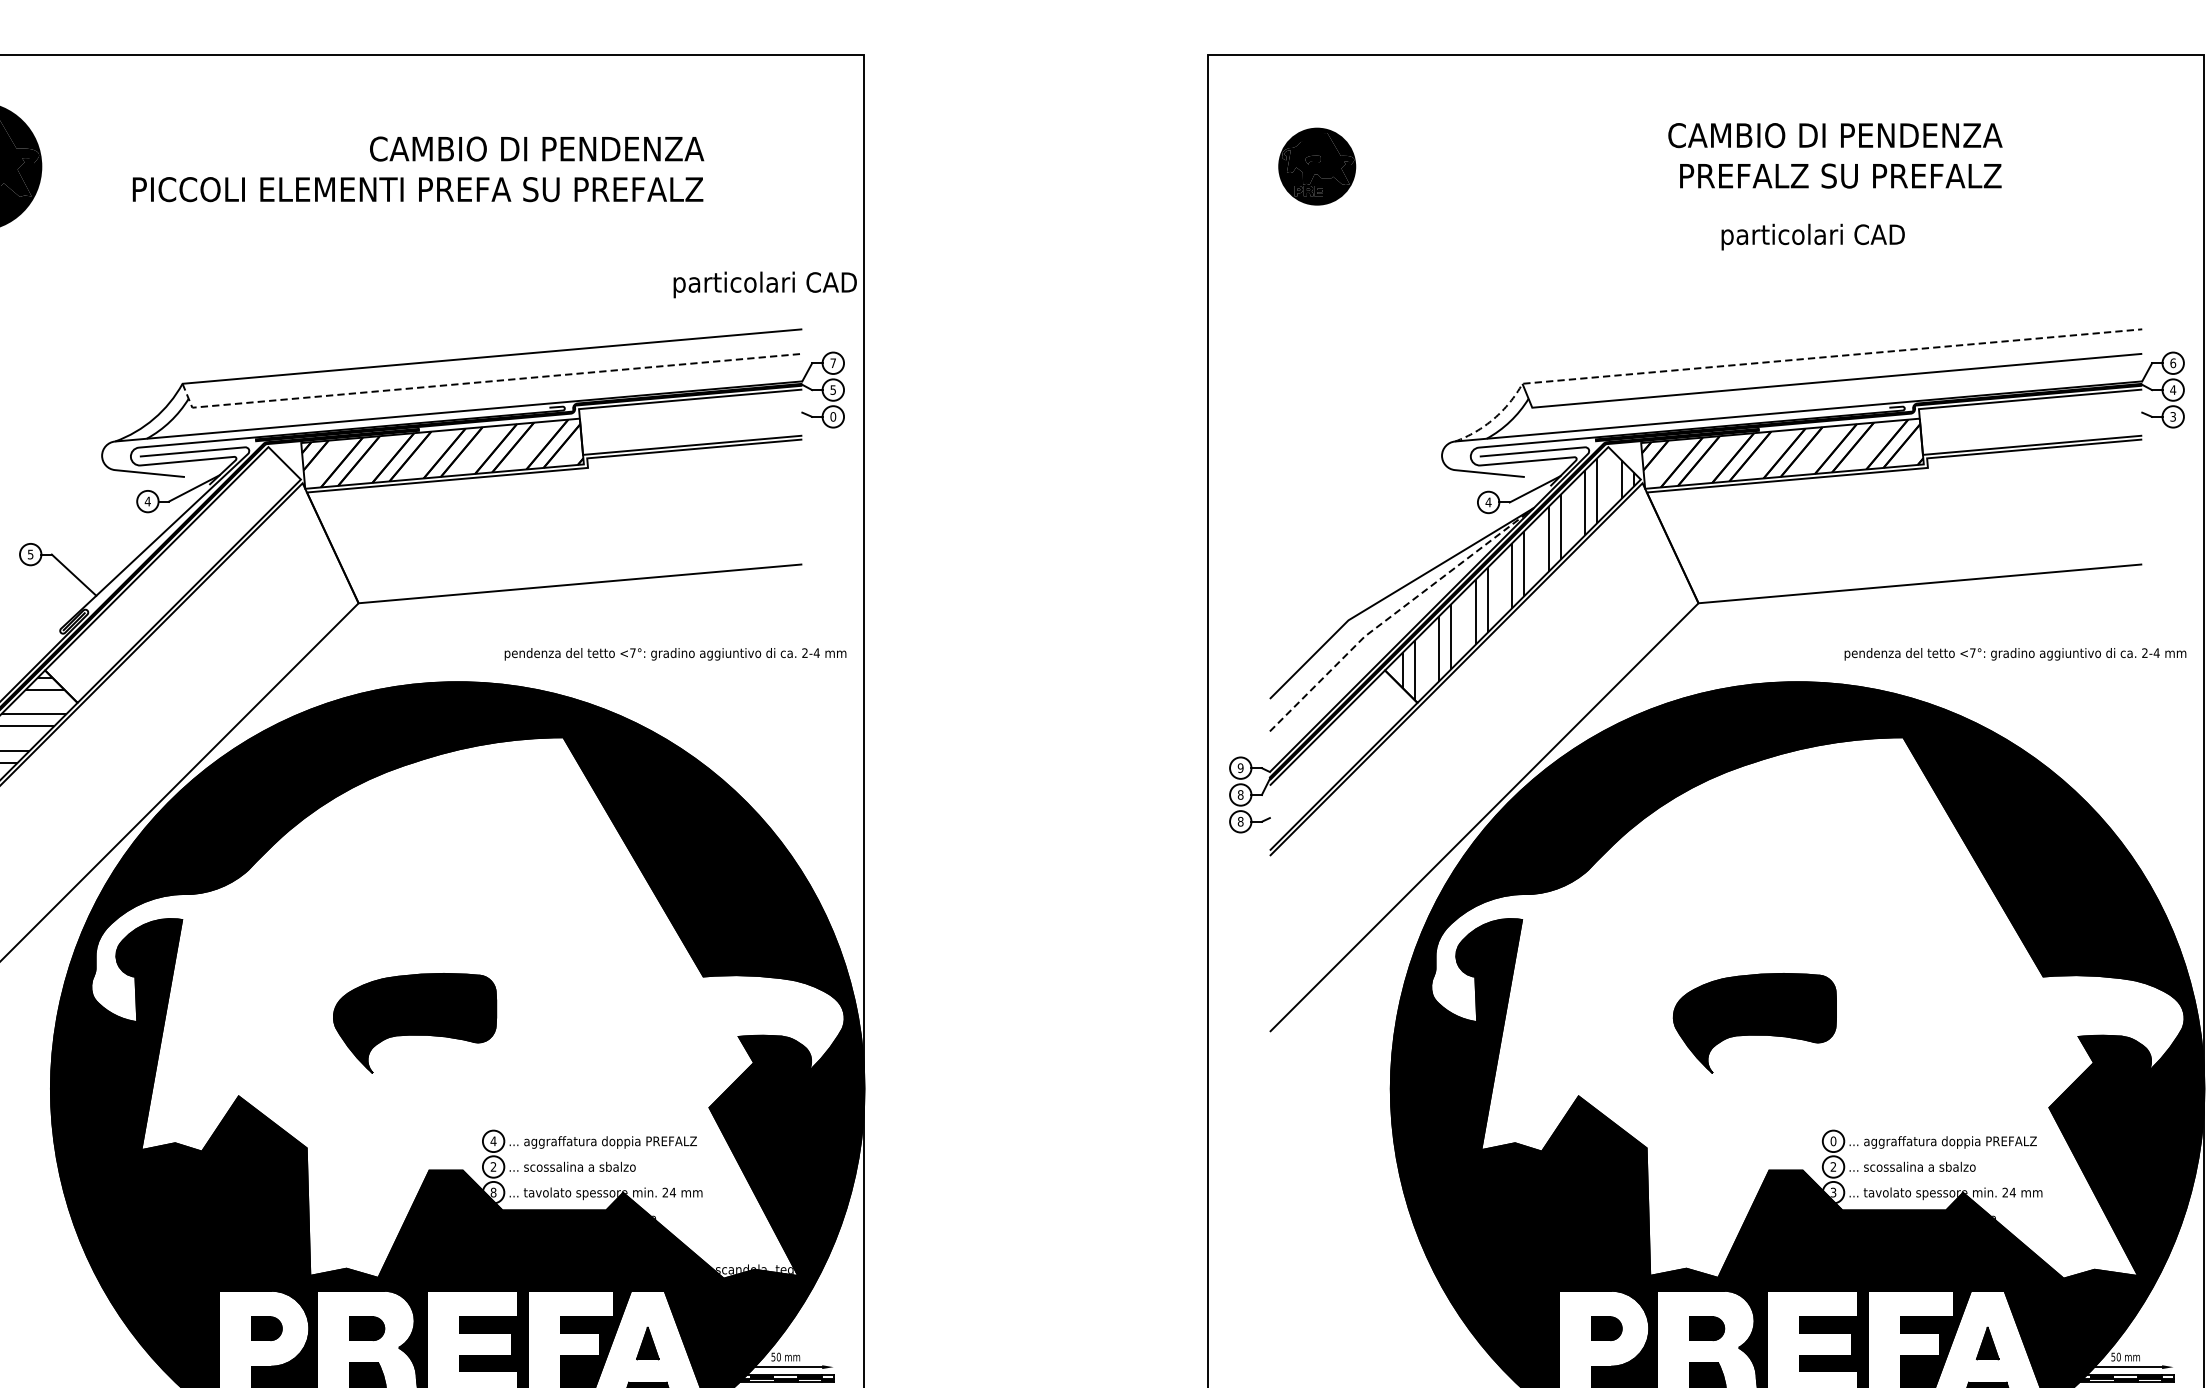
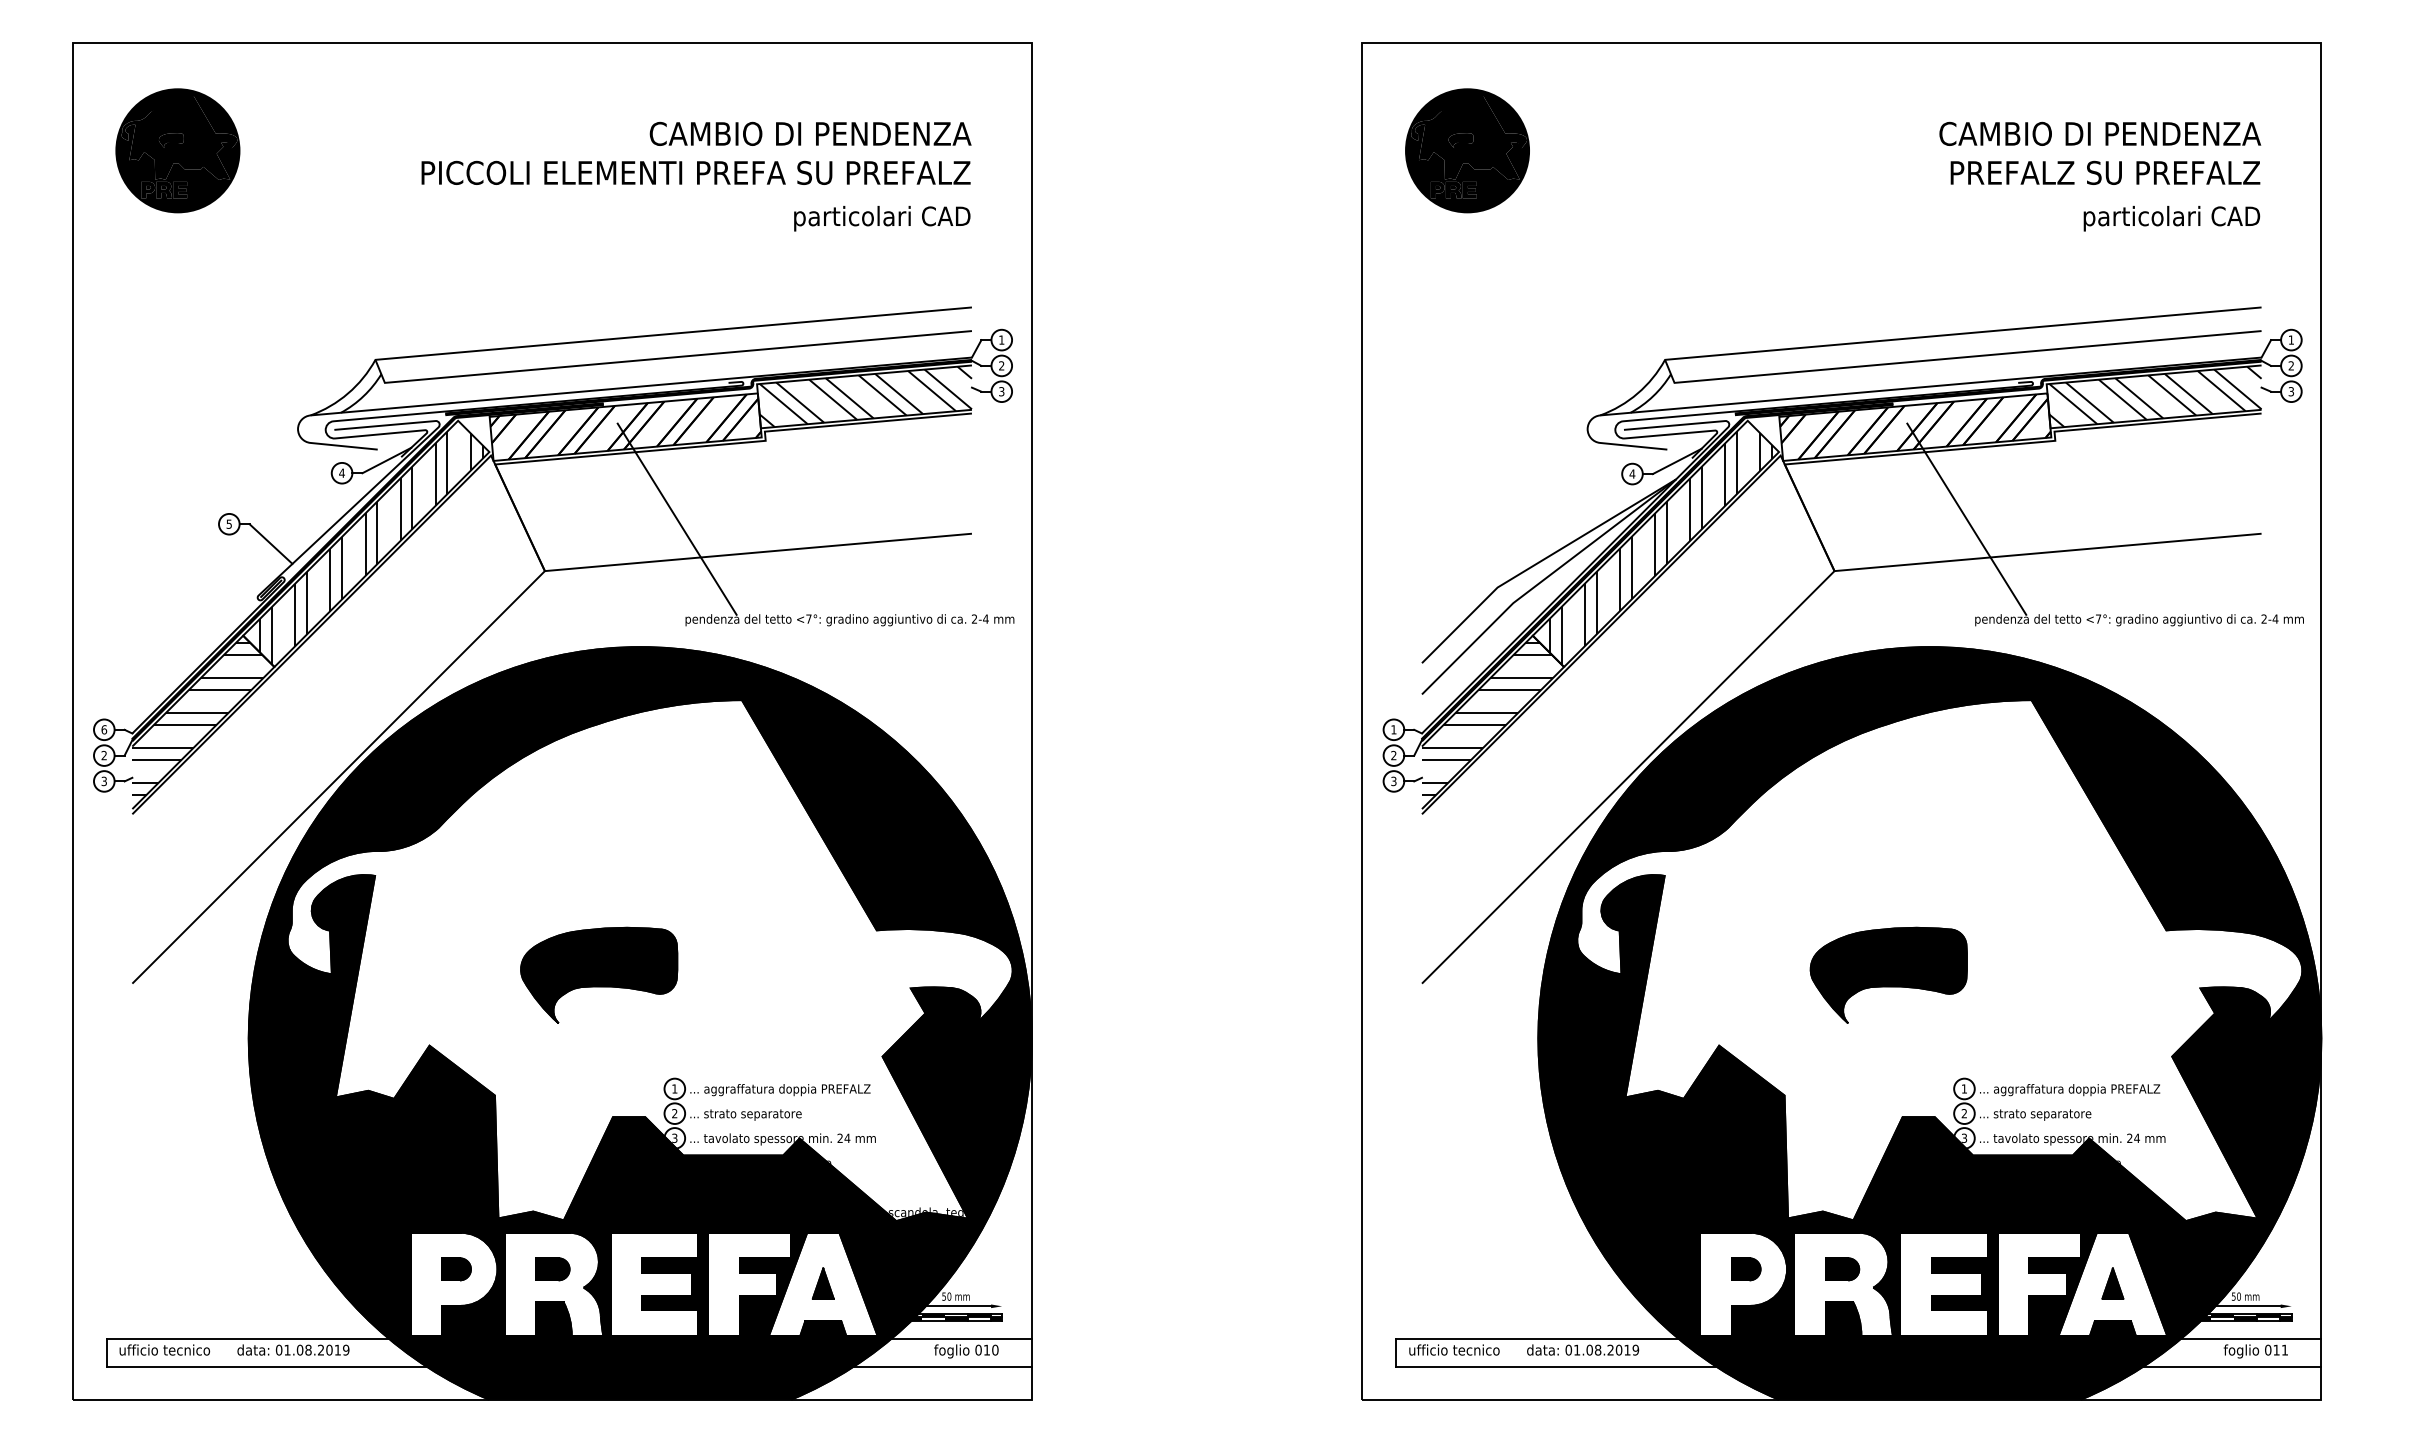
text: (1835, 154) -> (2100, 152), moved
part: (1317, 166) -> (1467, 150), size x1.67
text: (418, 168) -> (696, 152), moved
text: (1812, 236) -> (2171, 218), moved
text: (765, 284) -> (882, 218), moved
line: (1783, 360) -> (1916, 337), dashed -> solid
text: (833, 362) -> (1001, 339), 7 -> 1
text: (2173, 362) -> (2291, 339), 6 -> 1
line: (483, 382) -> (665, 358), dashed -> solid
text: (833, 389) -> (1001, 365), 5 -> 2
text: (2173, 389) -> (2291, 365), 4 -> 2
text: (833, 416) -> (1001, 391), 0 -> 3
hatch: (691, 421) -> (865, 396), added
hatch: (2032, 421) -> (2155, 396), added
line: (495, 548) -> (676, 518), added
line: (1835, 548) -> (1966, 518), added
hatch: (178, 578) -> (371, 547), added
line: (1395, 613) -> (1542, 580), dashed -> solid
hatch: (1337, 756) -> (1487, 718), added
text: (1240, 767) -> (1393, 729), 9 -> 1
text: (1240, 794) -> (1393, 755), 8 -> 2
text: (1240, 821) -> (1393, 781), 8 -> 3
text: (493, 1140) -> (674, 1088), 4 -> 1
text: (1833, 1140) -> (1964, 1088), 0 -> 1
text: (582, 1167) -> (760, 1114), ... scossalina a sbalzo -> ... strato separatore
text: (1922, 1167) -> (2050, 1114), ... scossalina a sbalzo -> ... strato separatore
text: (493, 1191) -> (674, 1137), 8 -> 3

